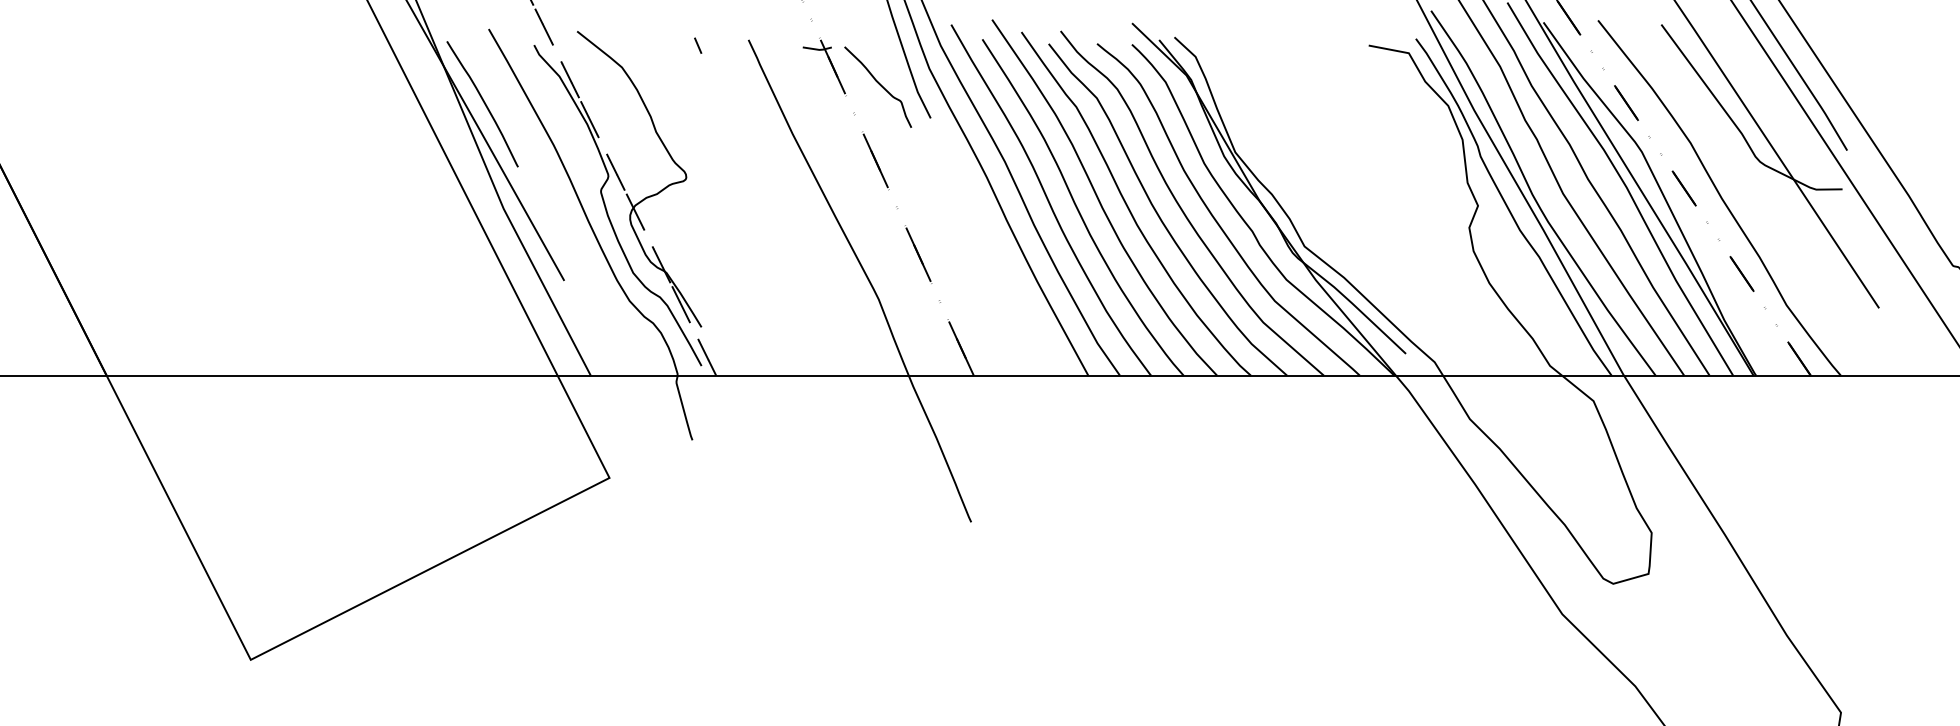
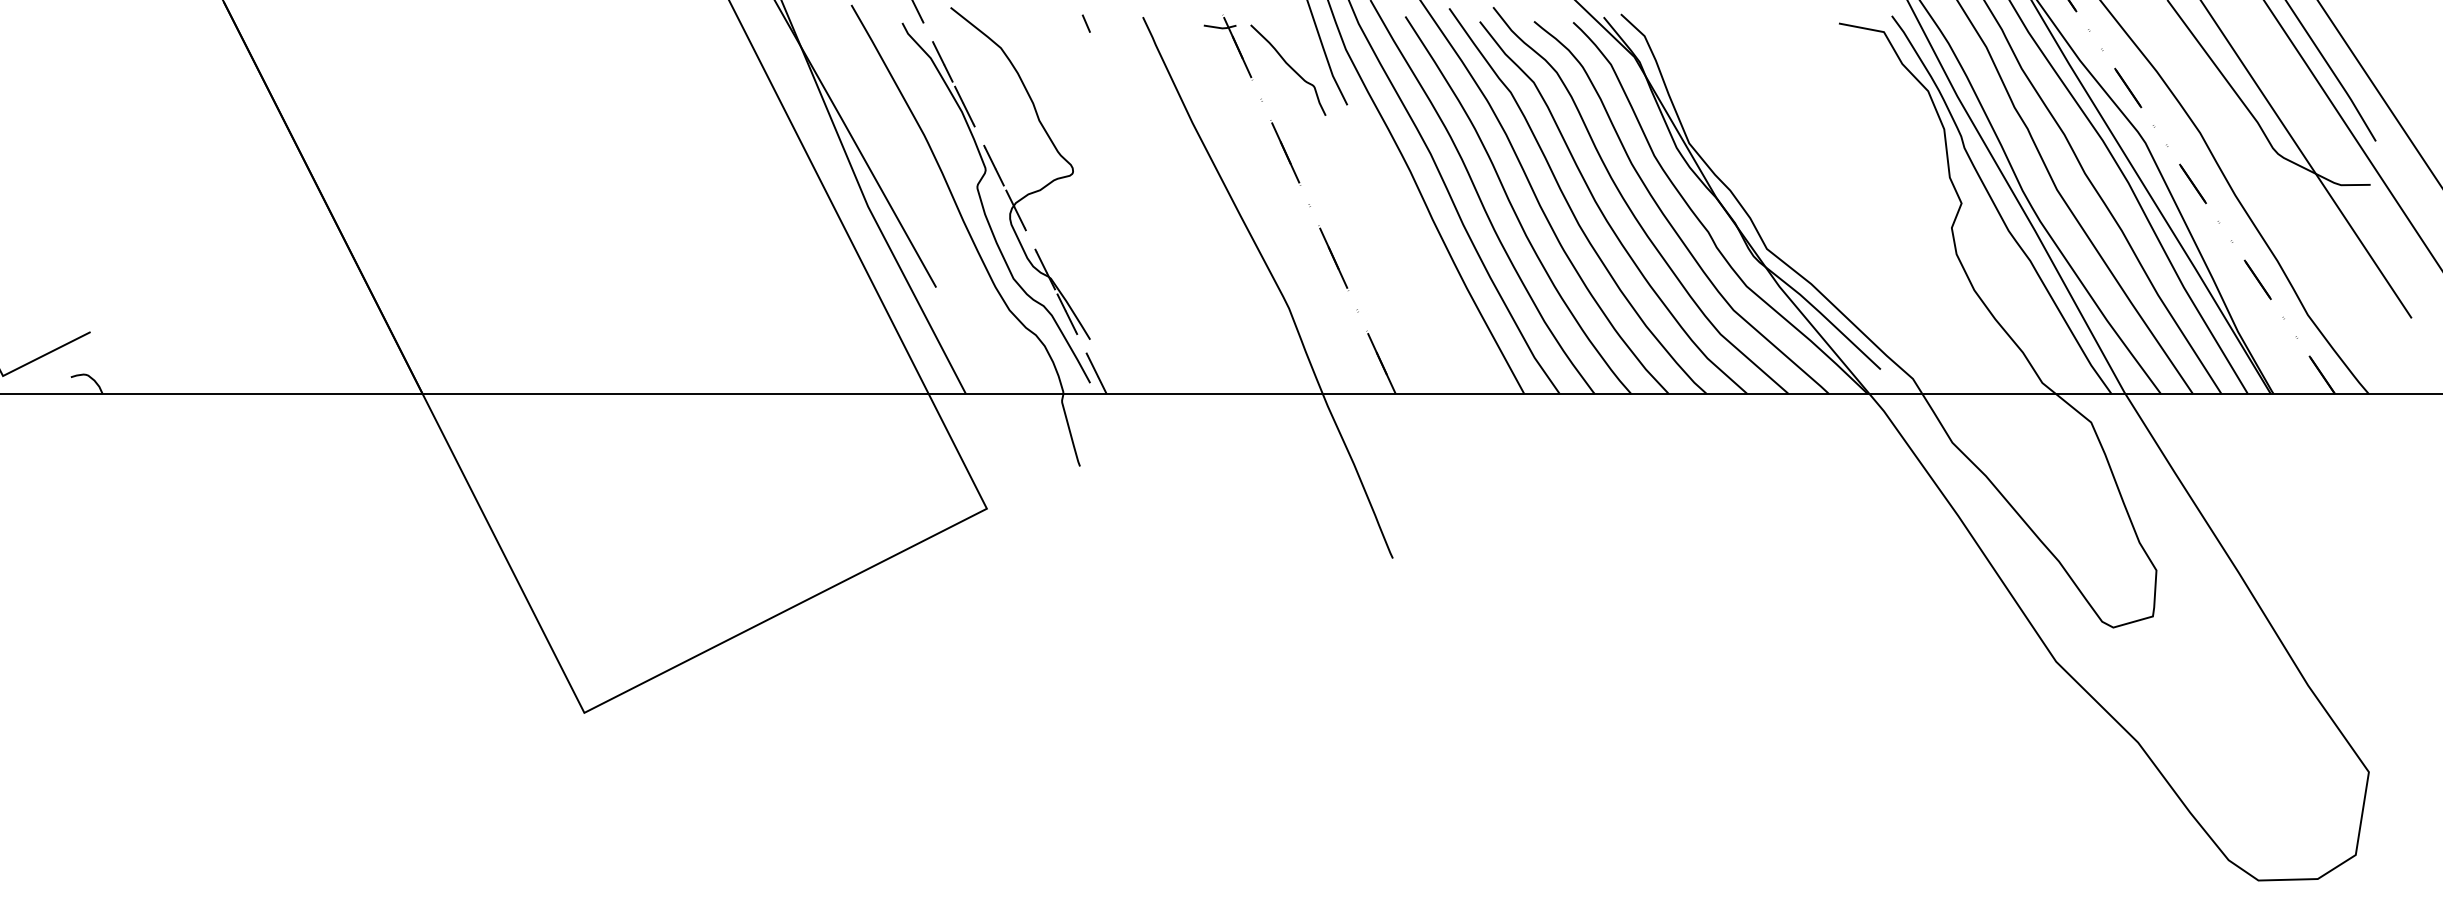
curve: (484, 104) -> (846, 89), removed

